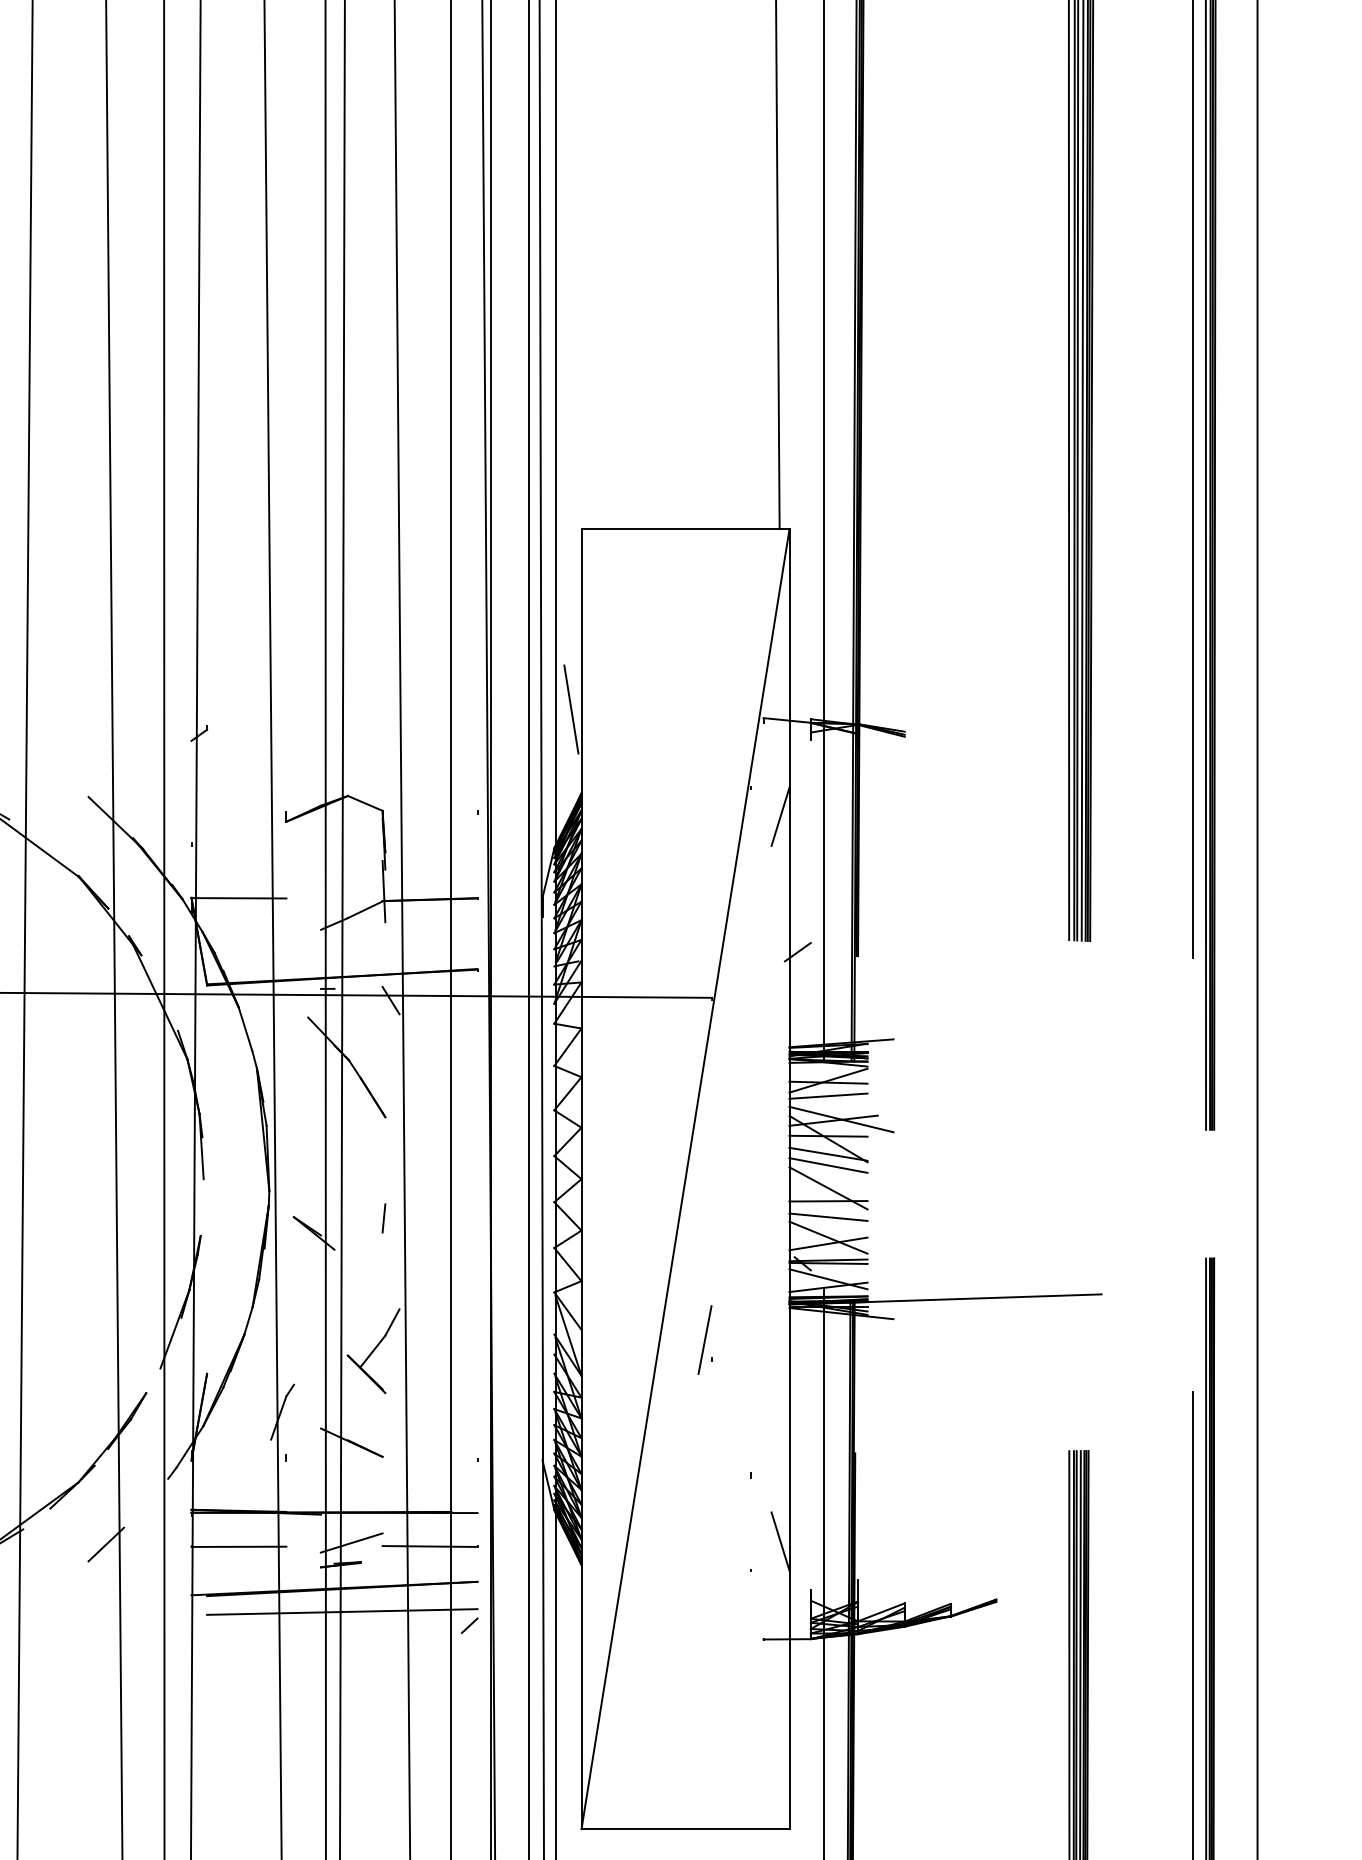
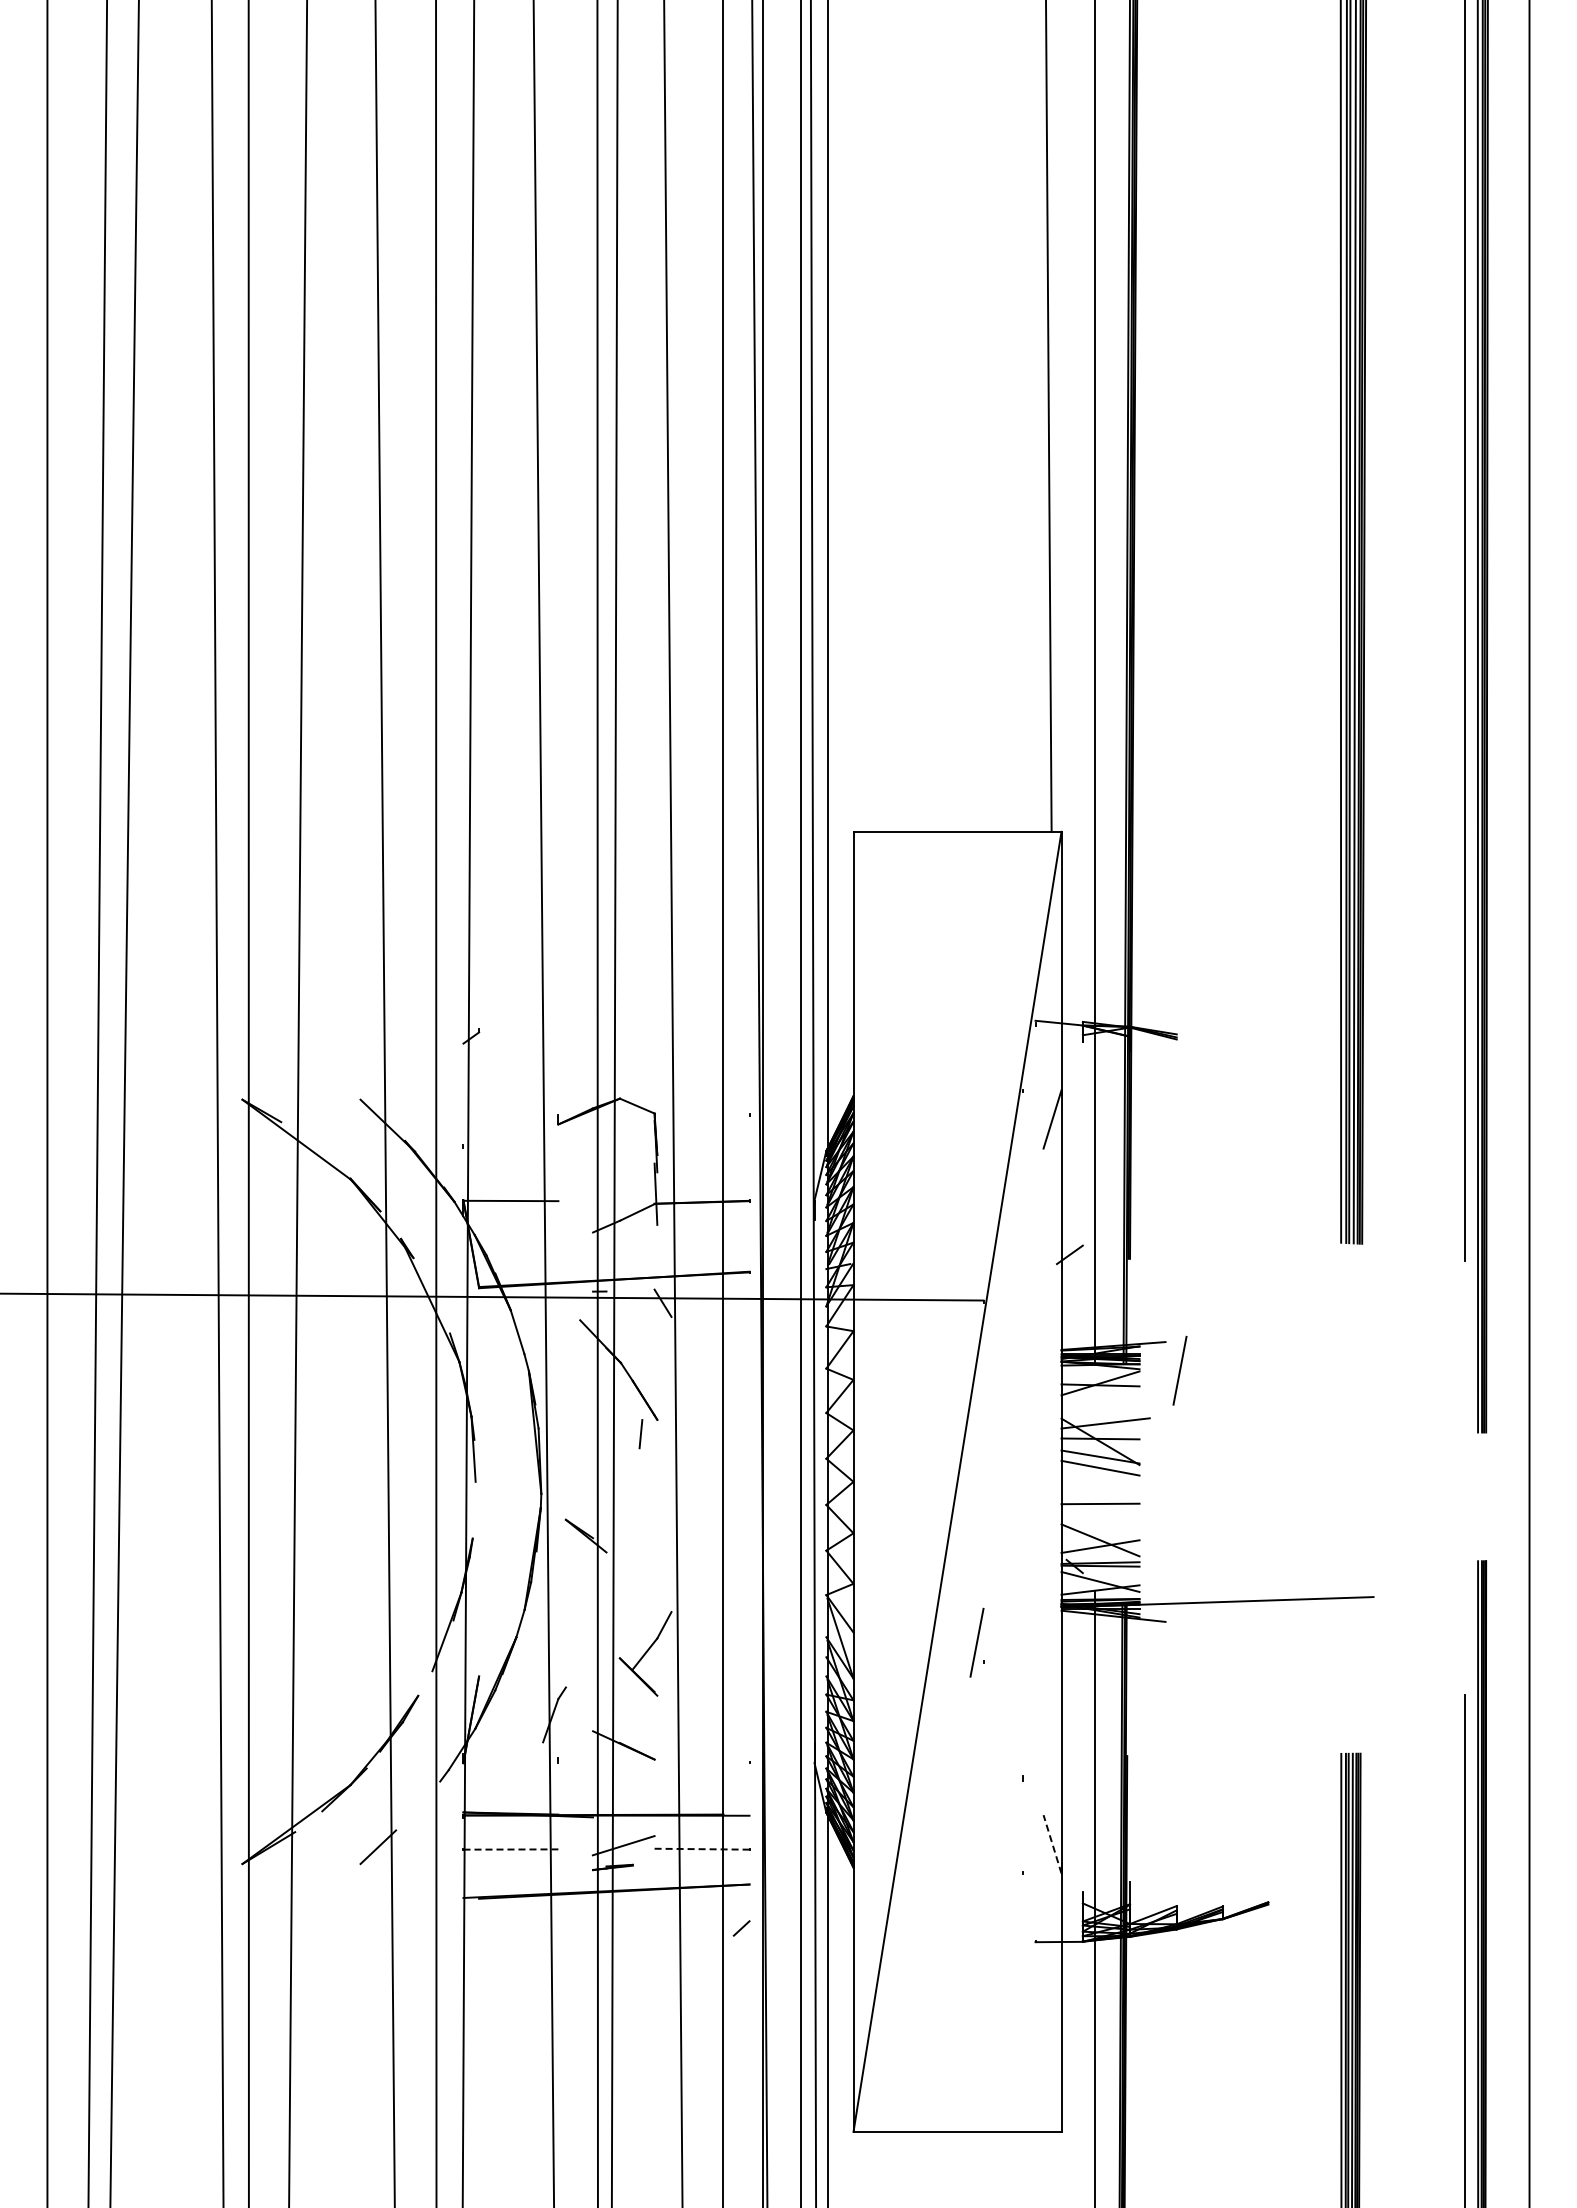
line: (571, 709) -> (843, 1012), removed
line: (907, 1067) -> (1179, 1370), added
line: (828, 1095) -> (1100, 1398), removed
line: (841, 1118) -> (1113, 1421), removed
line: (828, 1187) -> (1100, 1490), removed
line: (828, 1216) -> (1100, 1519), removed
line: (383, 1218) -> (640, 1434), moved
line: (780, 1541) -> (1052, 1844), solid -> dashed
line: (239, 1546) -> (511, 1849), solid -> dashed
line: (430, 1546) -> (702, 1849), solid -> dashed
line: (342, 1611) -> (614, 1914), removed

